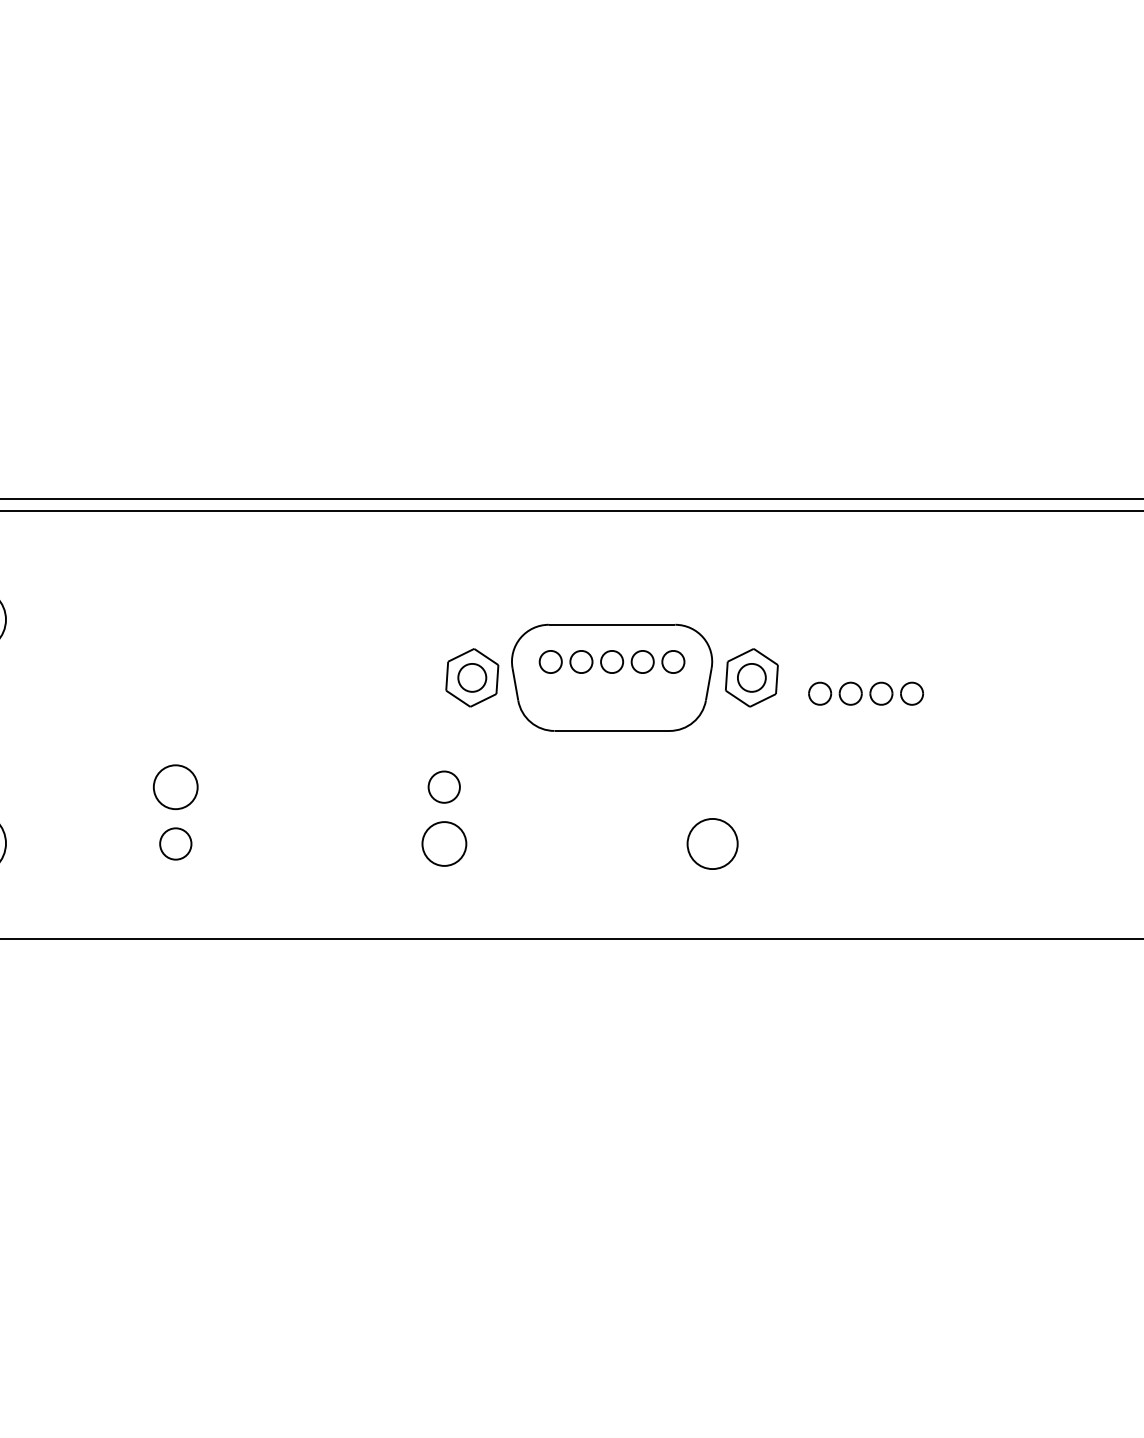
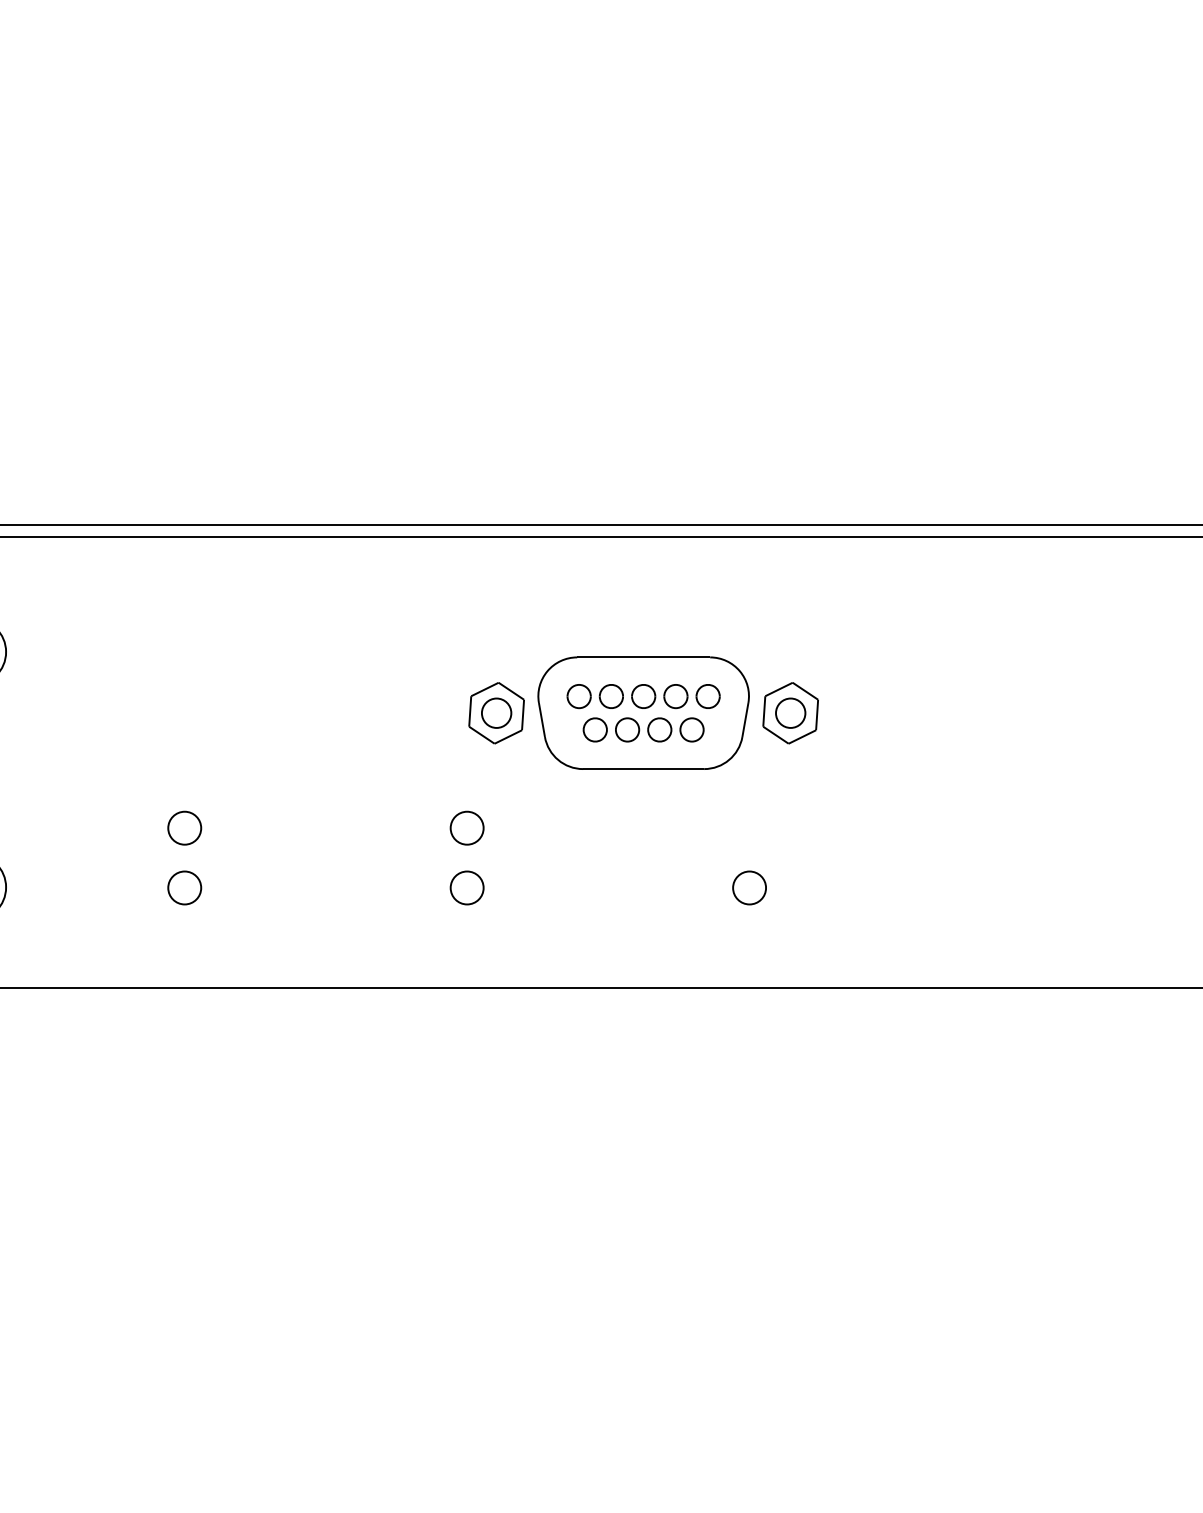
part: (865, 693) -> (643, 729), moved
part: (175, 786) -> (184, 827), size x0.71
part: (443, 843) -> (466, 887), size x0.71
part: (712, 843) -> (749, 887), size x0.62

